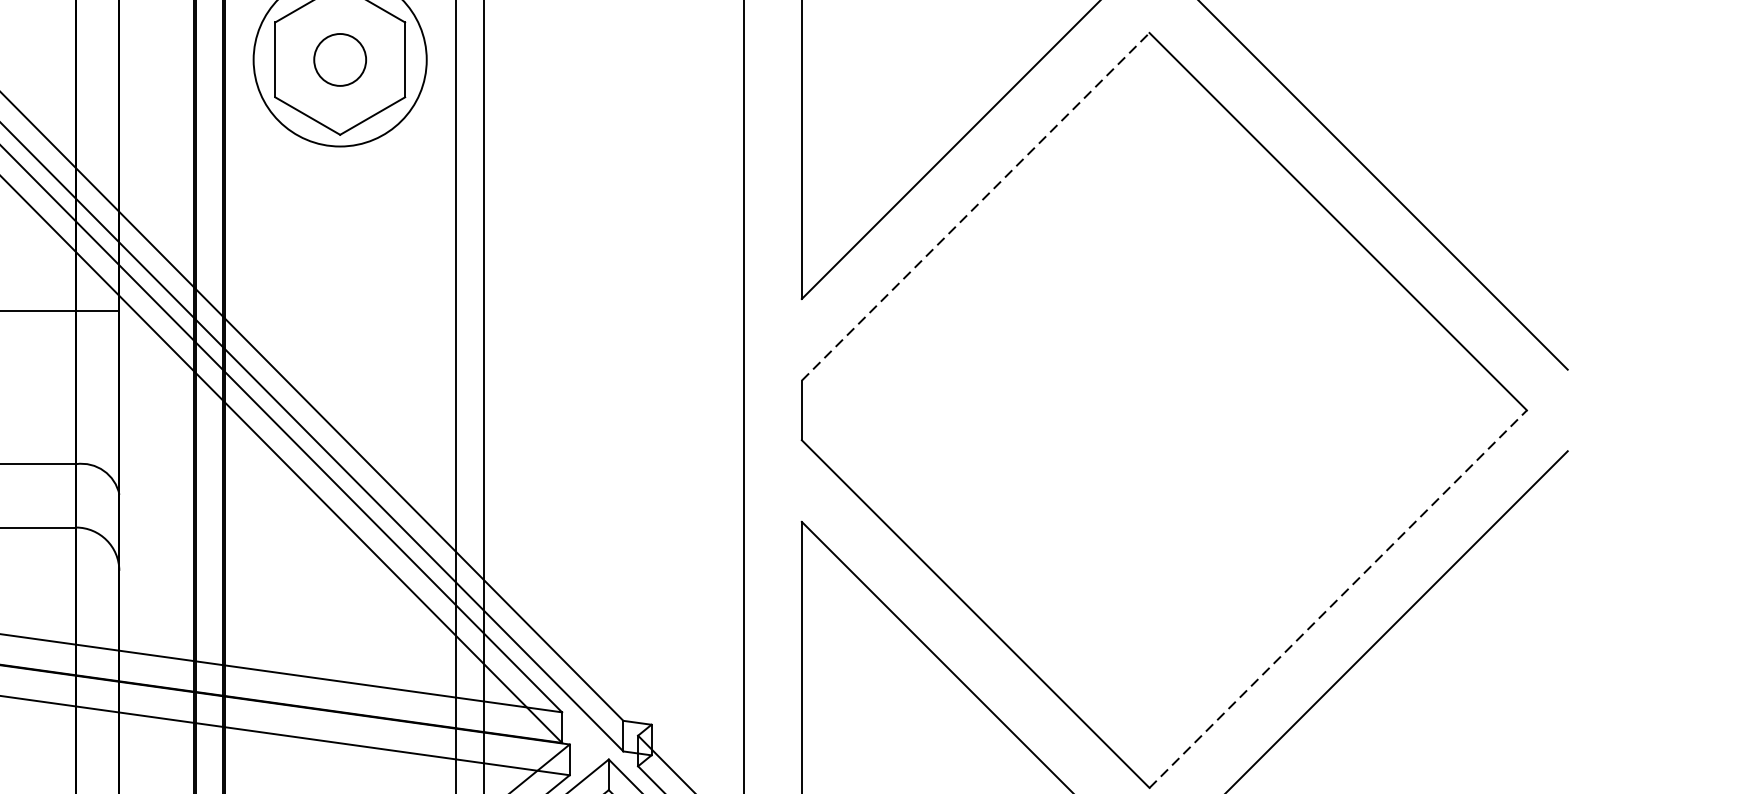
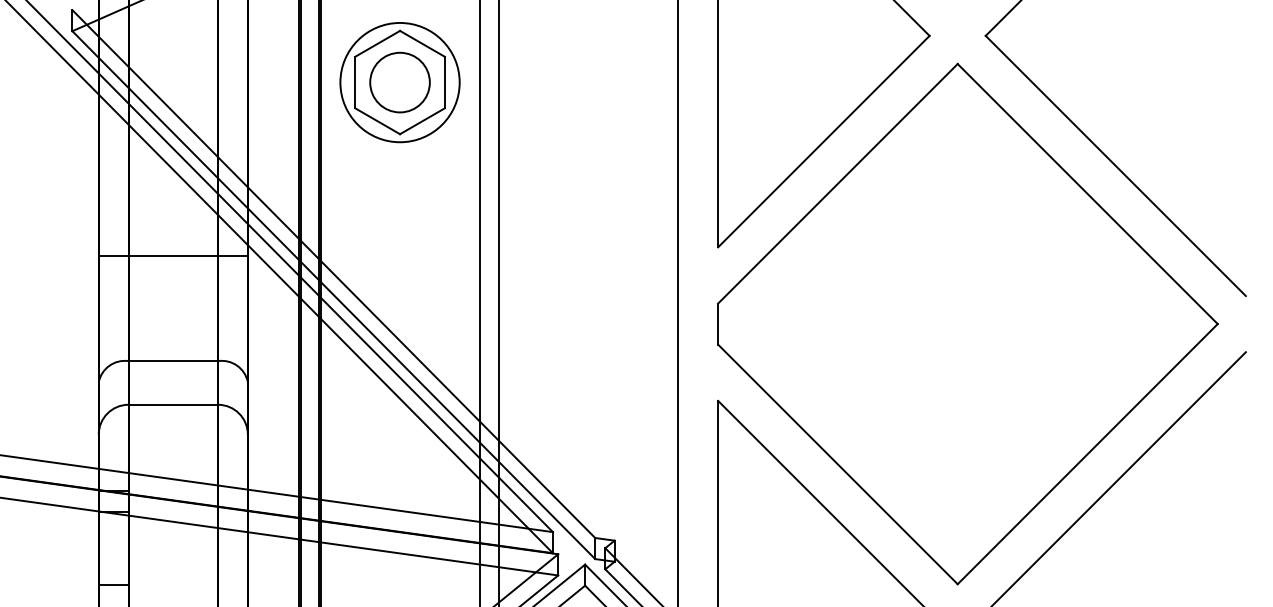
circle: (339, 59) -> (399, 82), size x1.67
line: (976, 206) -> (838, 183), dashed -> solid
line: (1337, 599) -> (1087, 454), dashed -> solid

